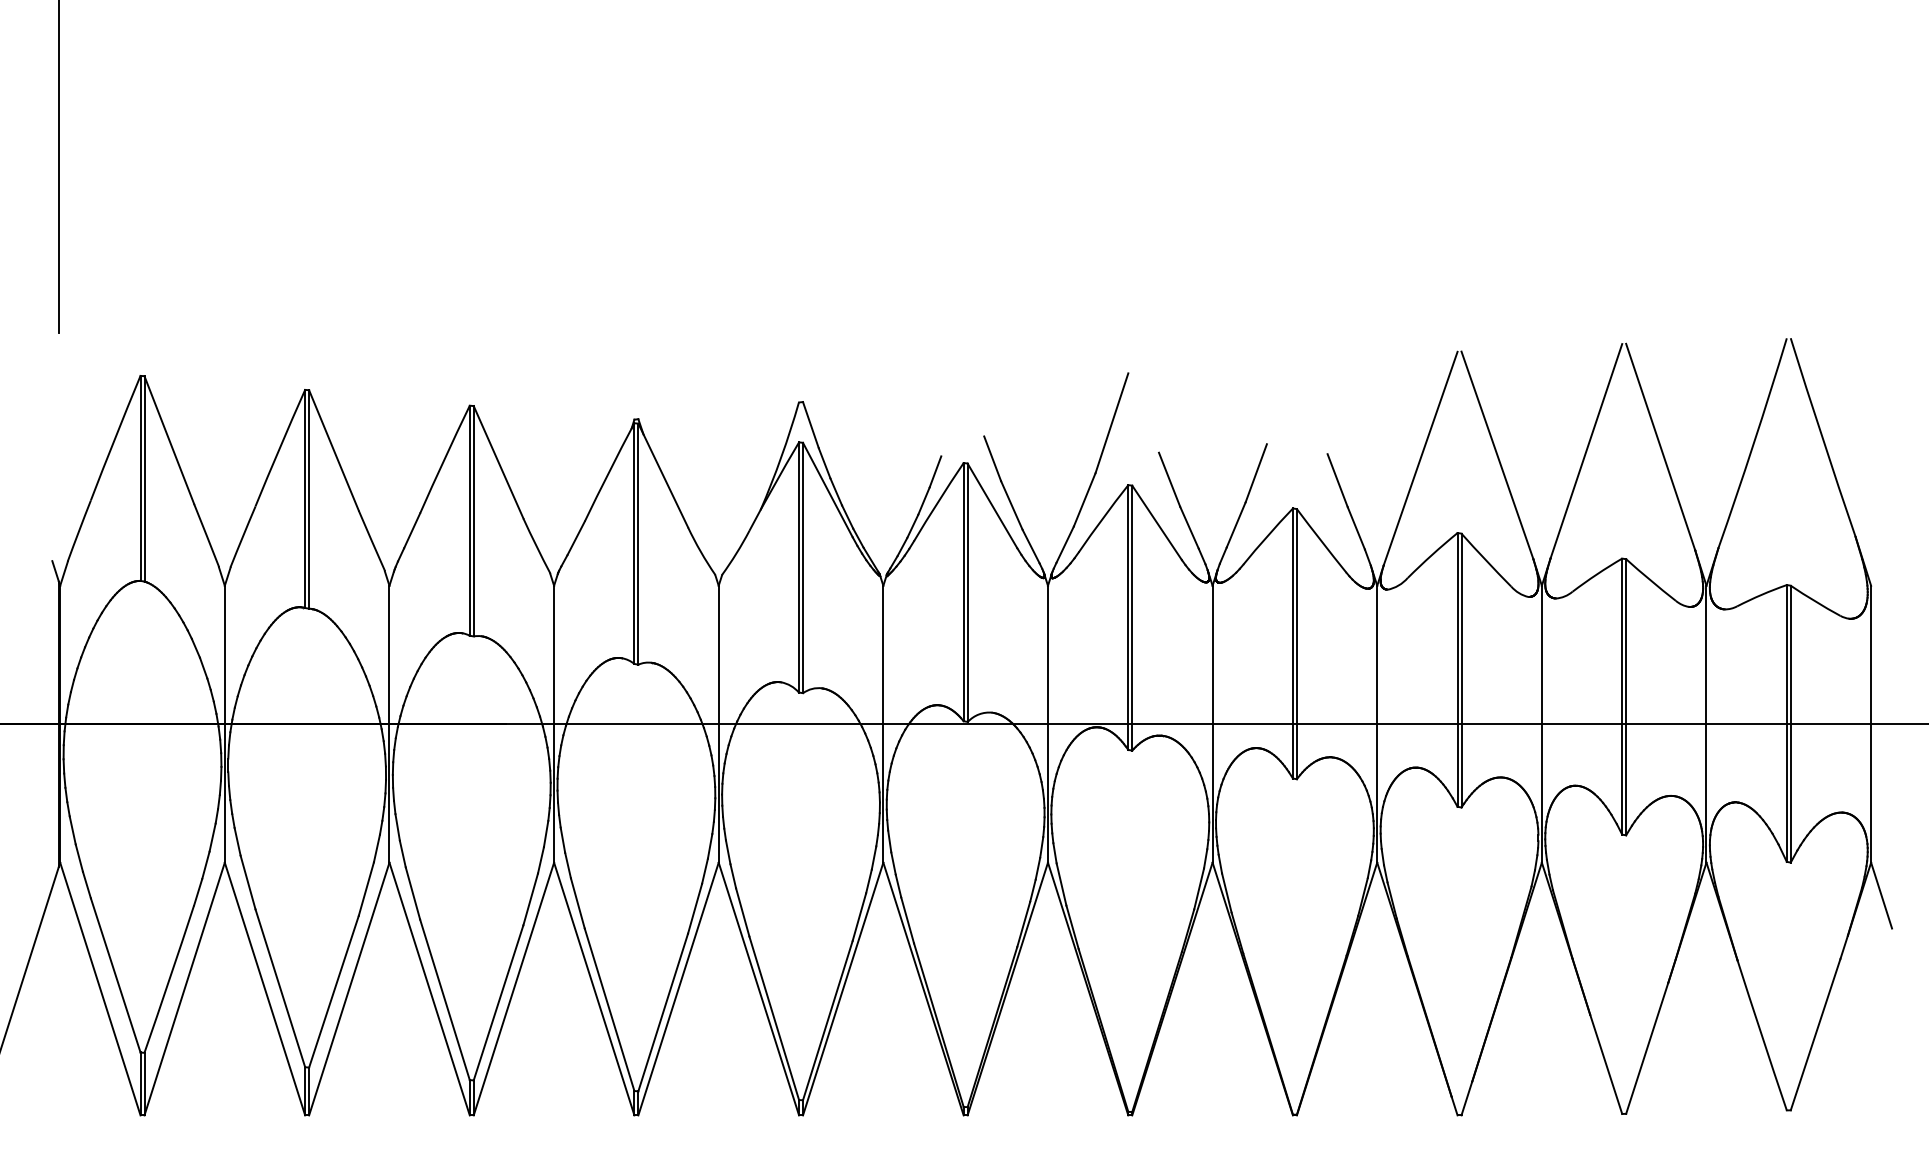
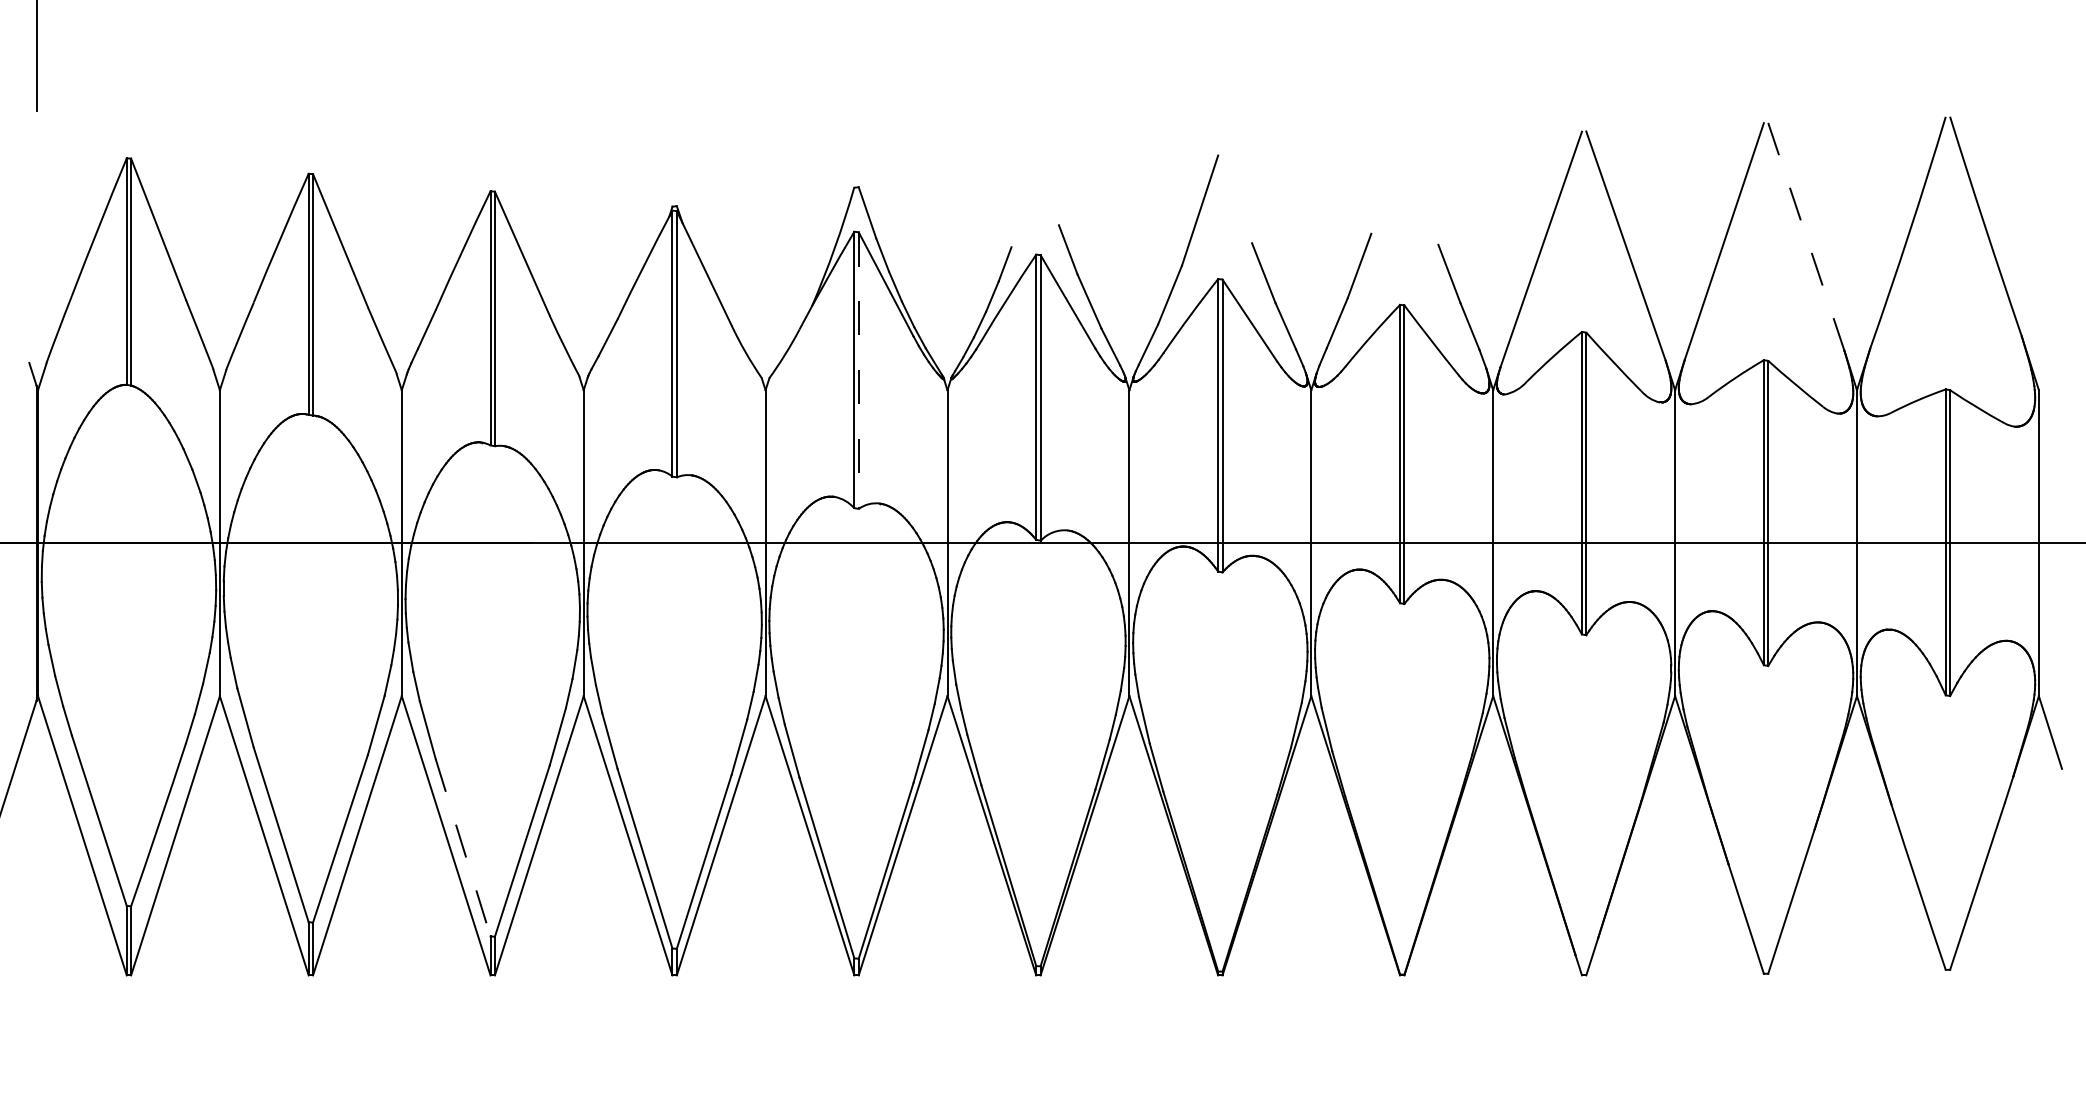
line: (1660, 446) -> (1806, 236), solid -> dashed
line: (803, 568) -> (859, 371), solid -> dashed
line: (445, 1000) -> (463, 848), solid -> dashed

